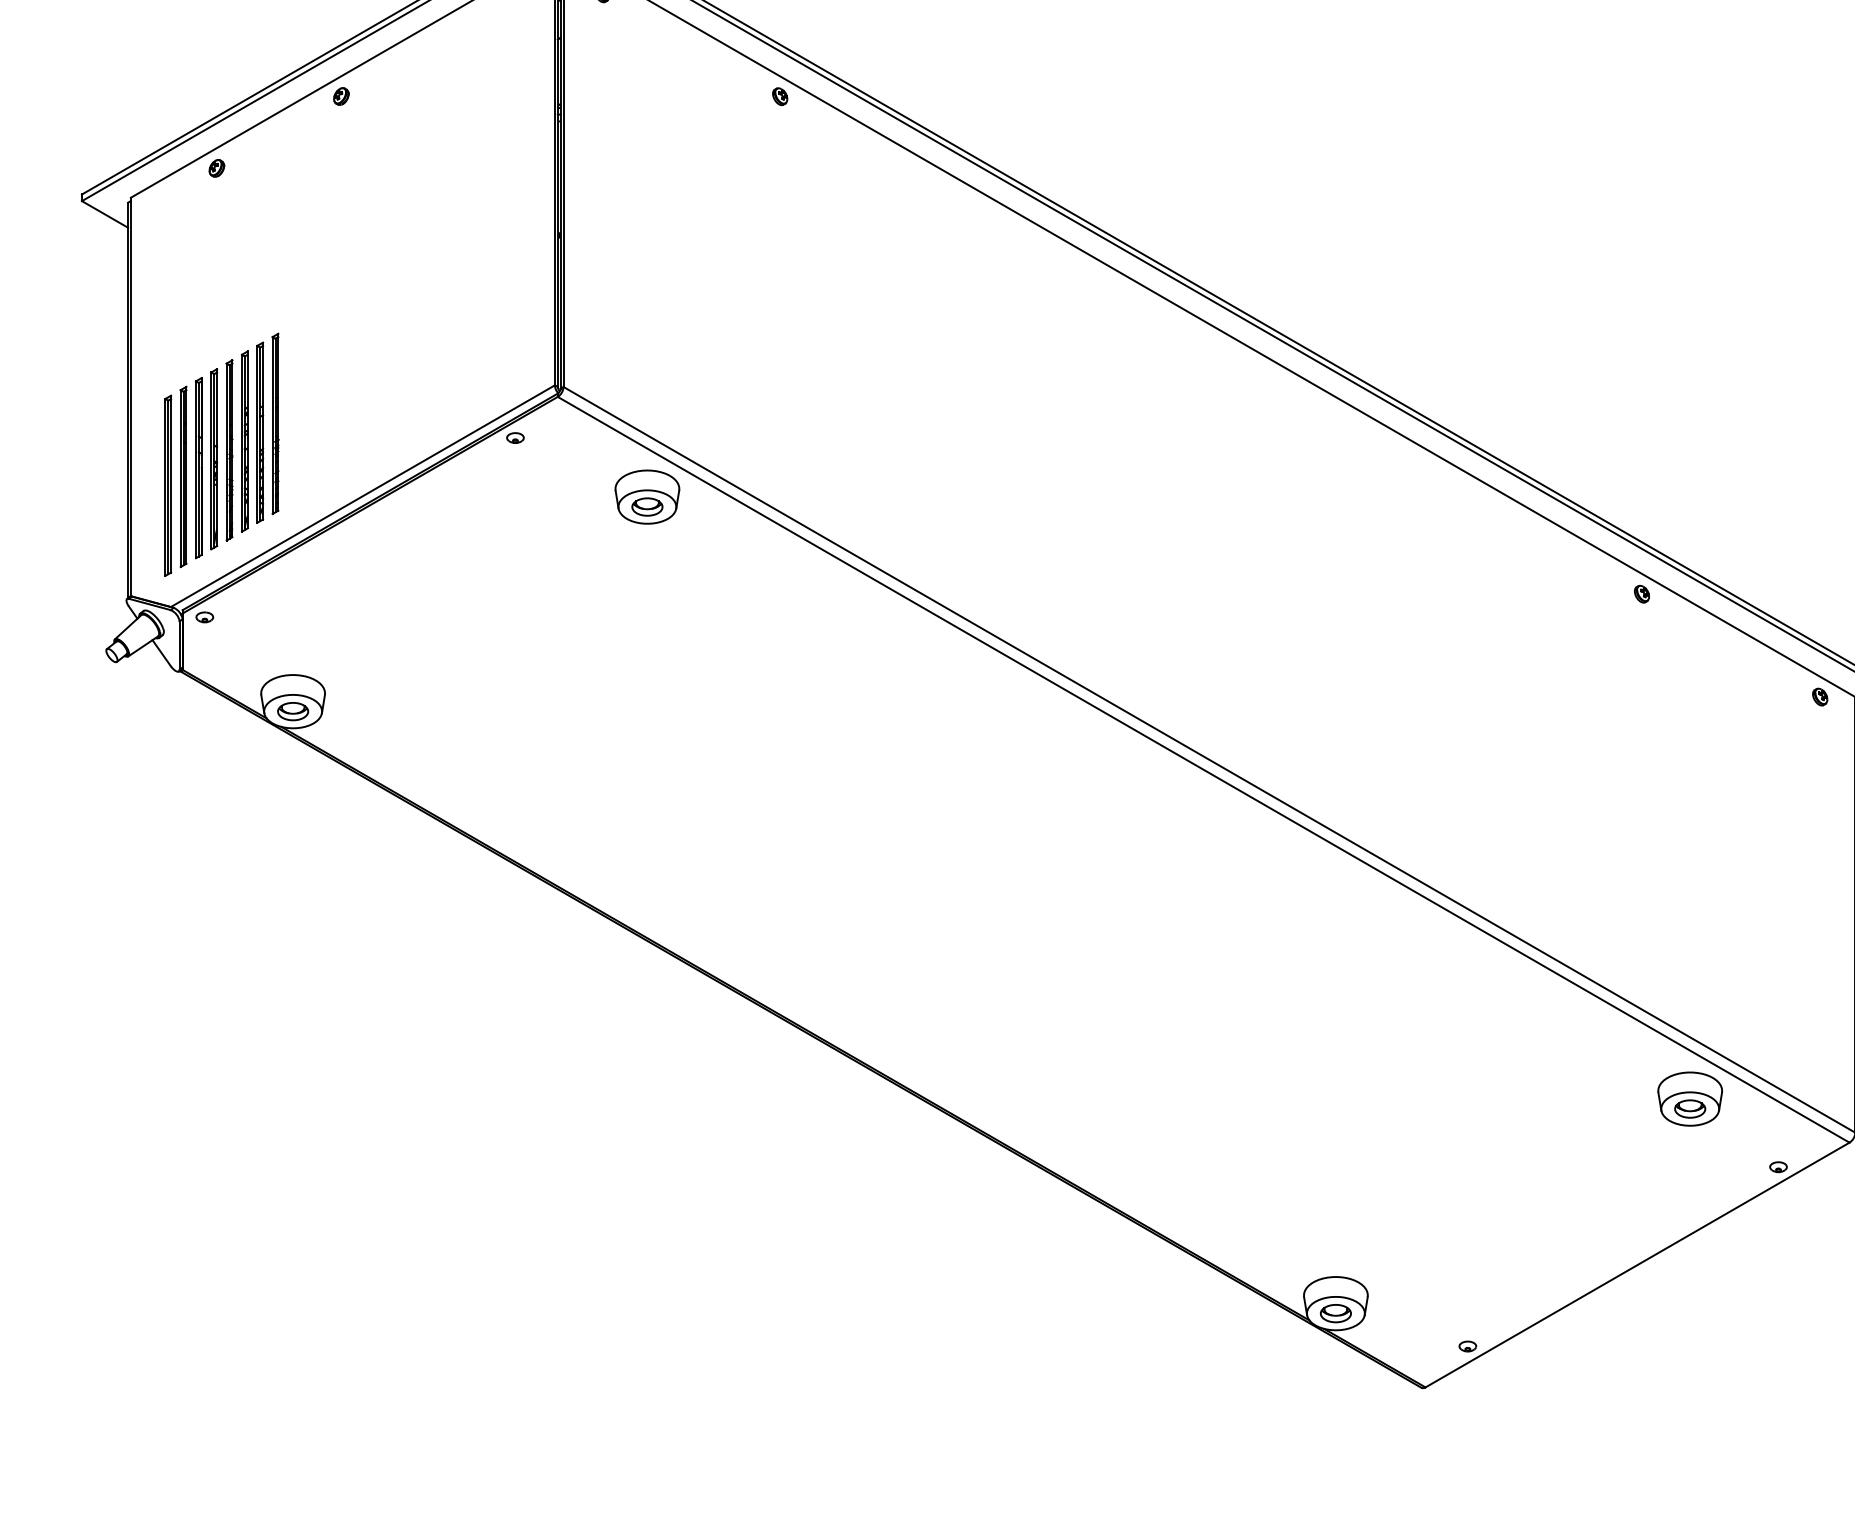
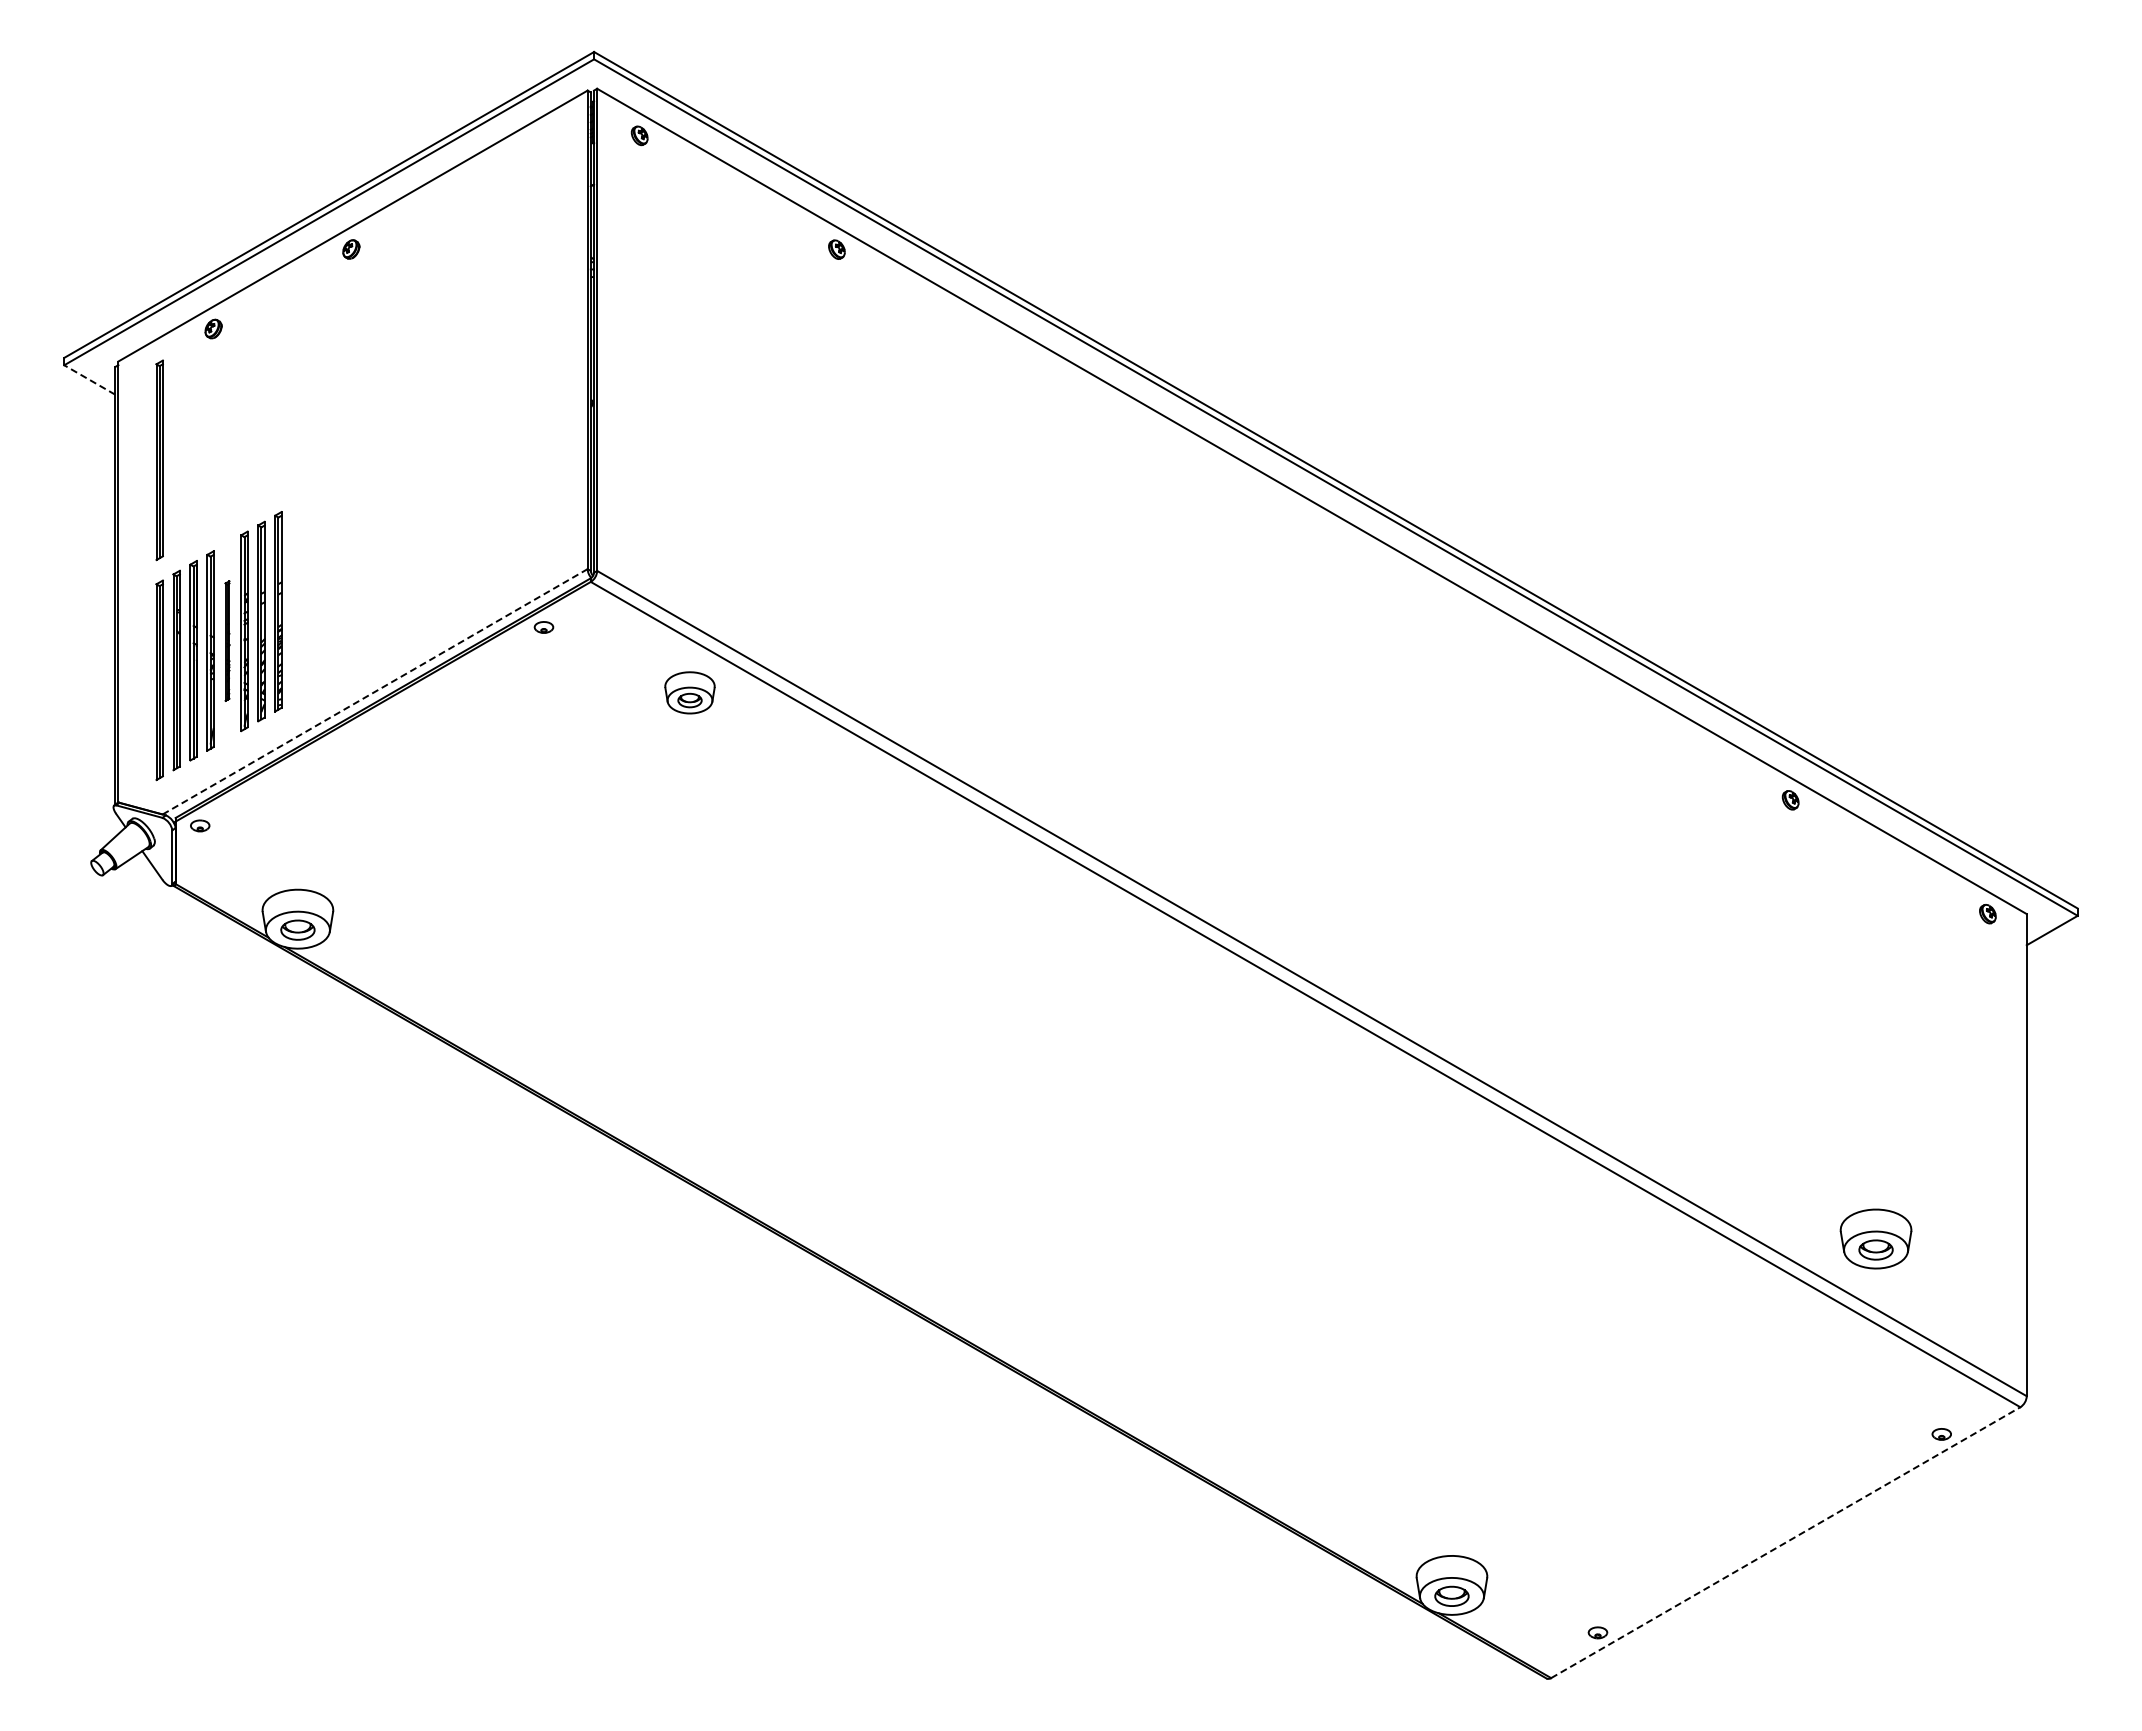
line: (104, 213) -> (89, 379), solid -> dashed
part: (168, 287) -> (159, 460), added
part: (229, 449) -> (227, 640), size x0.6
line: (363, 495) -> (375, 691), solid -> dashed
part: (646, 496) -> (689, 692), size x0.7
part: (1689, 1098) -> (1875, 1238), moved
line: (1637, 1264) -> (1785, 1542), solid -> dashed

